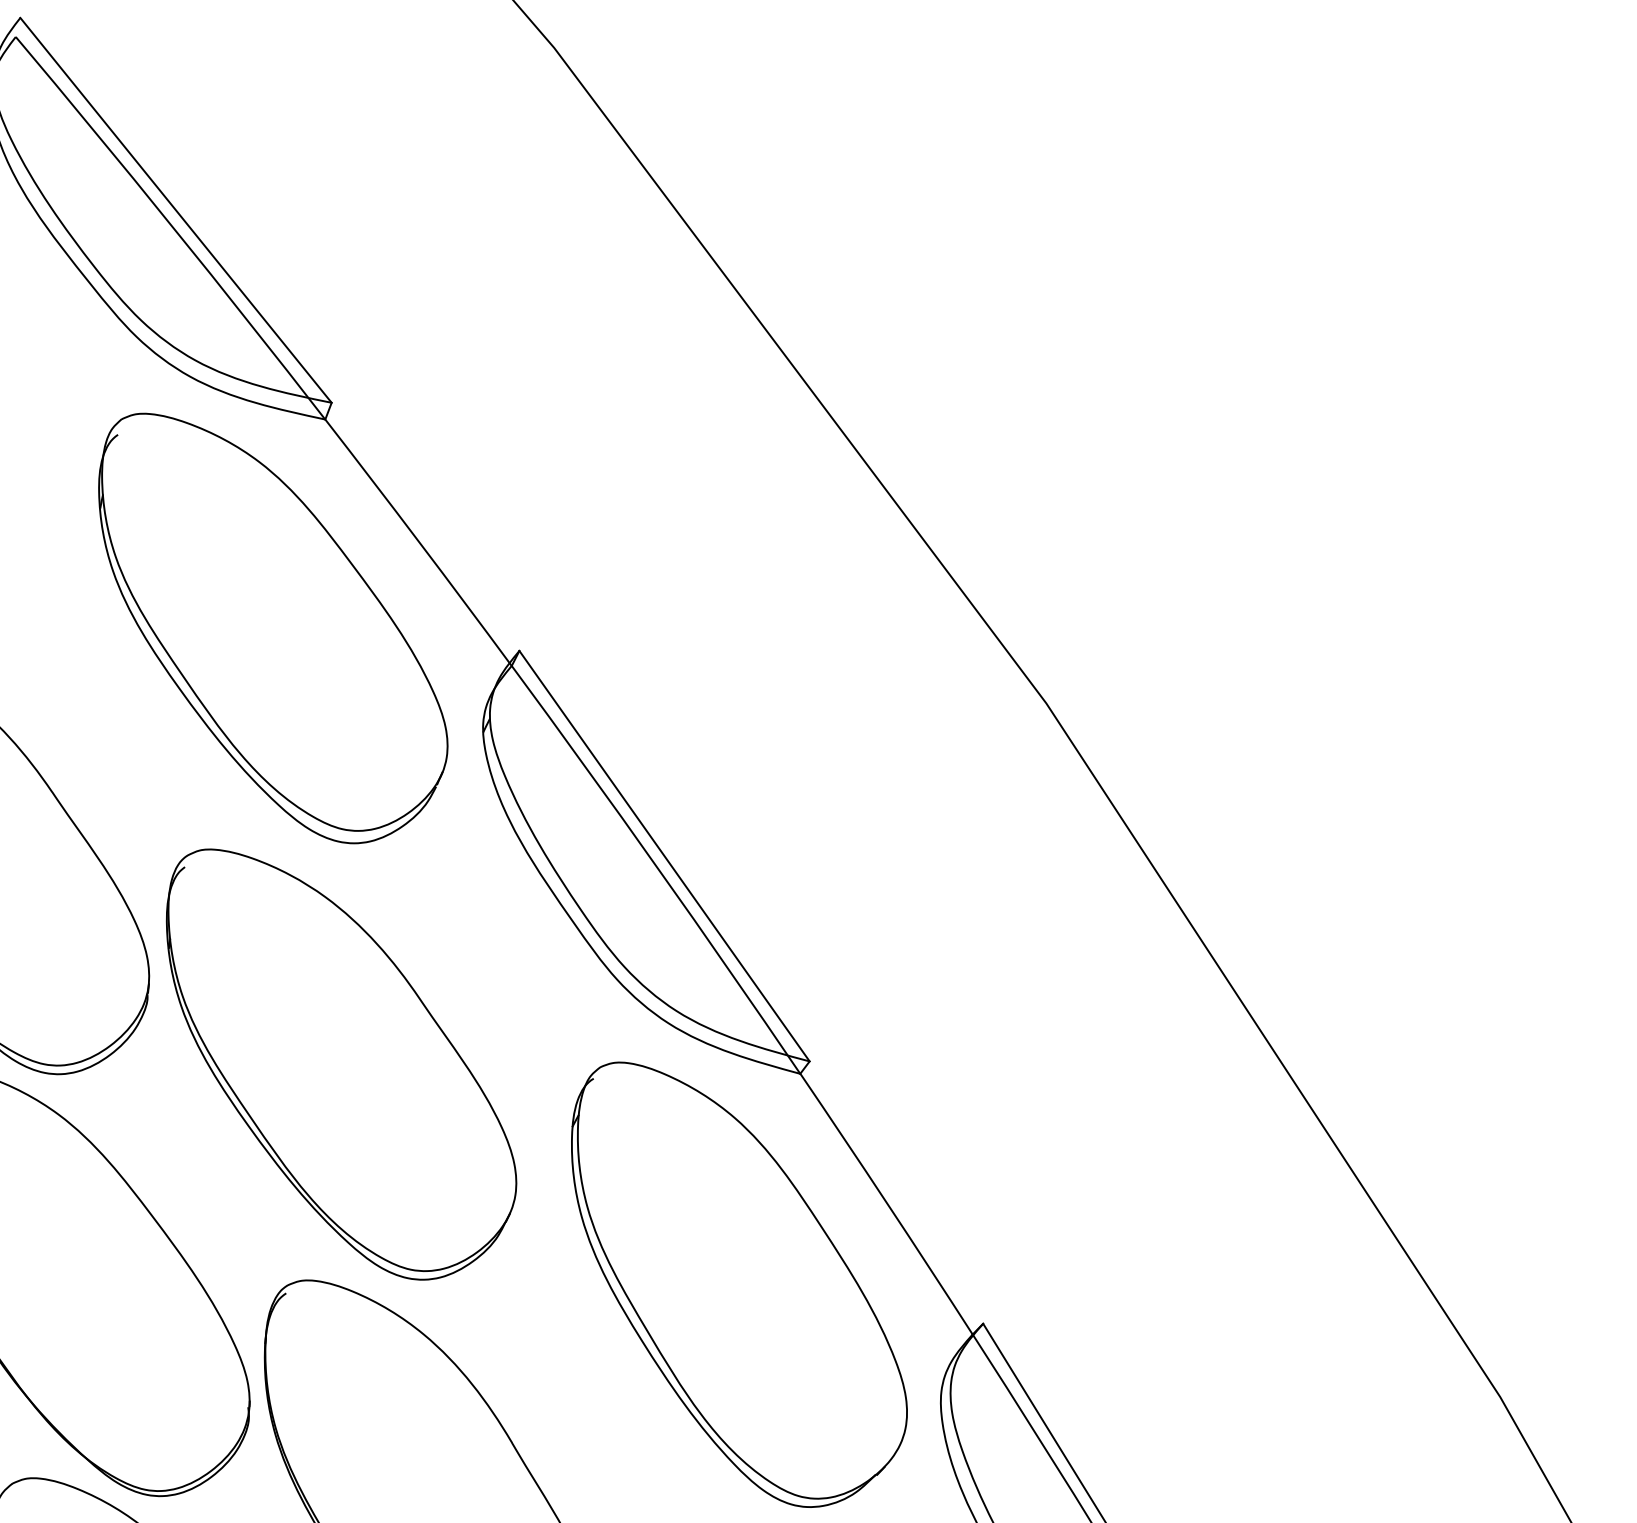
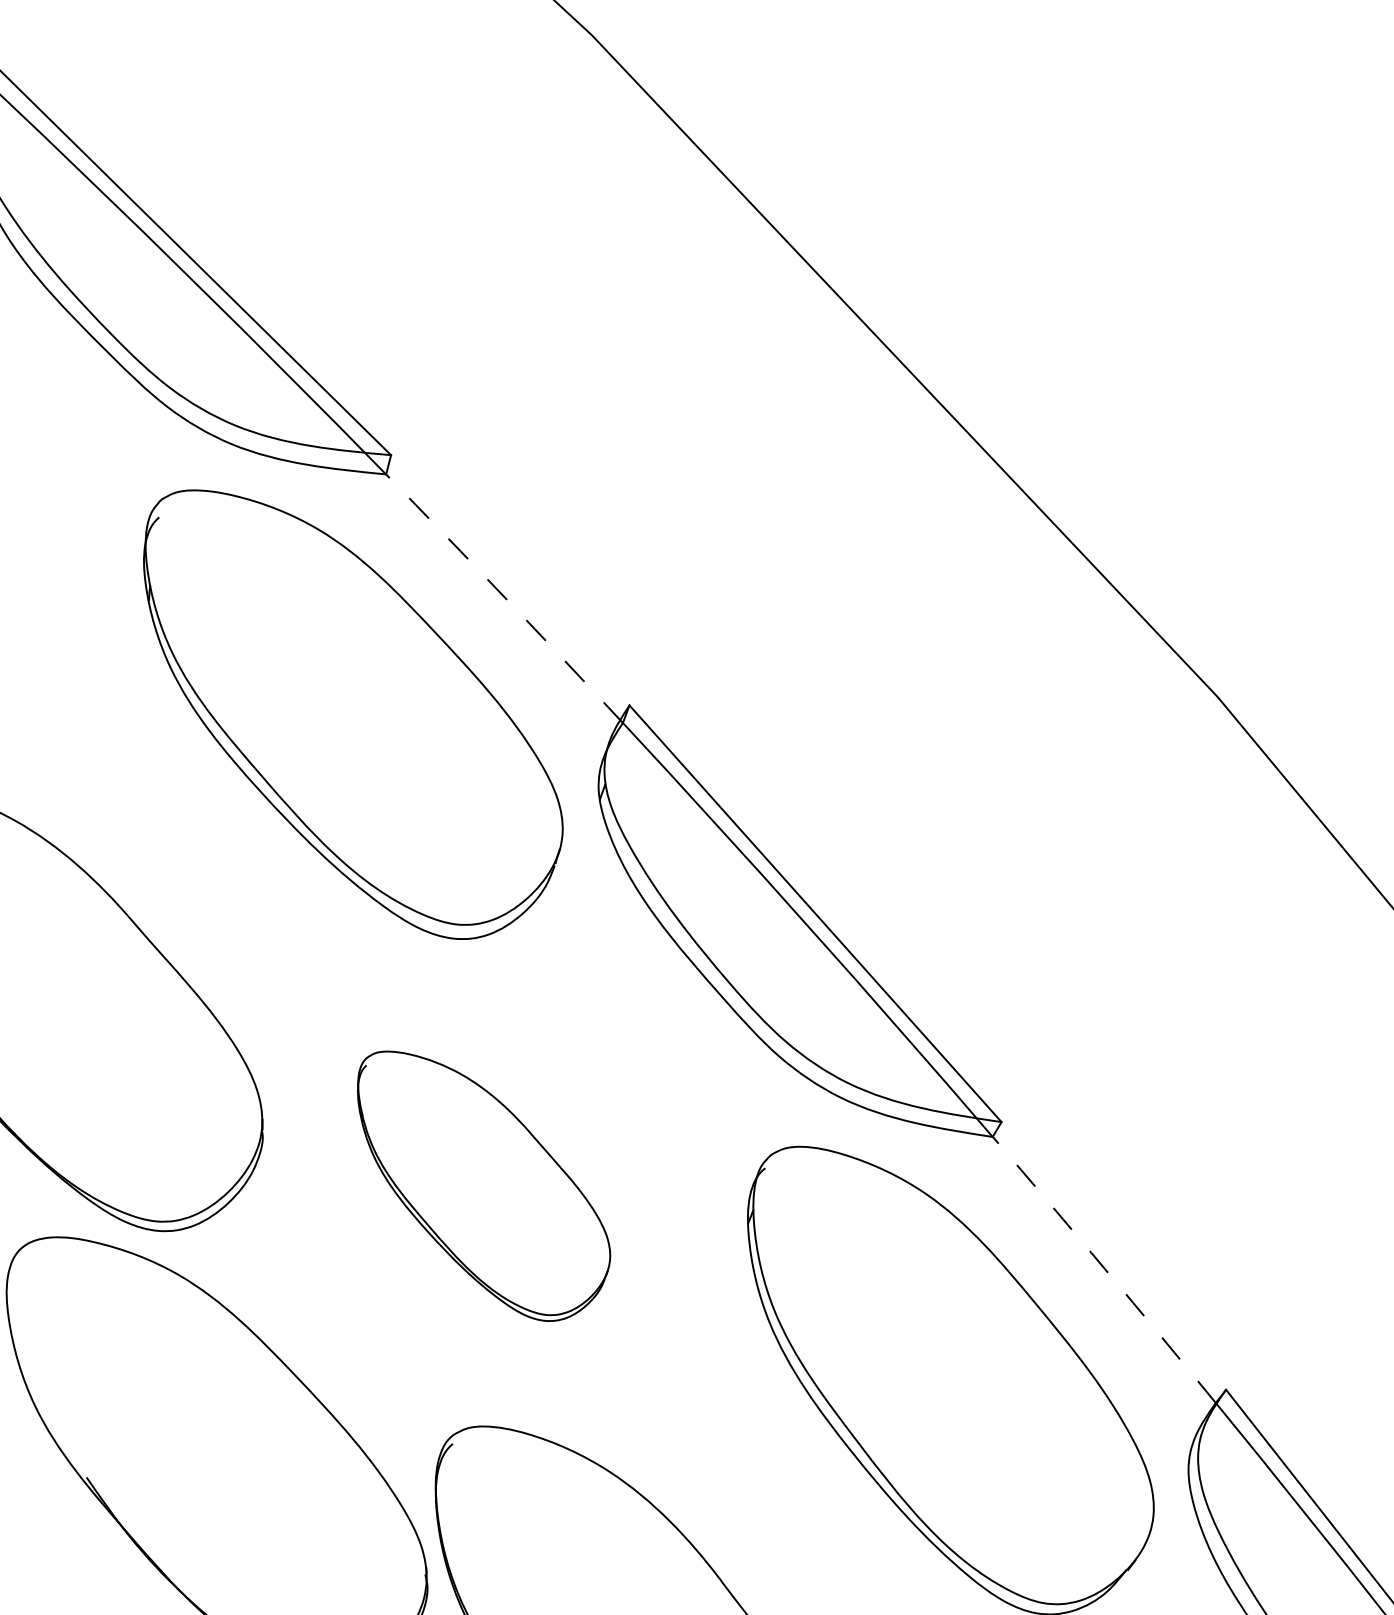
arc: (419, 542) -> (505, 598), solid -> dashed
part: (341, 1064) -> (485, 1184), size x0.6
arc: (887, 1203) -> (1105, 1269), solid -> dashed

